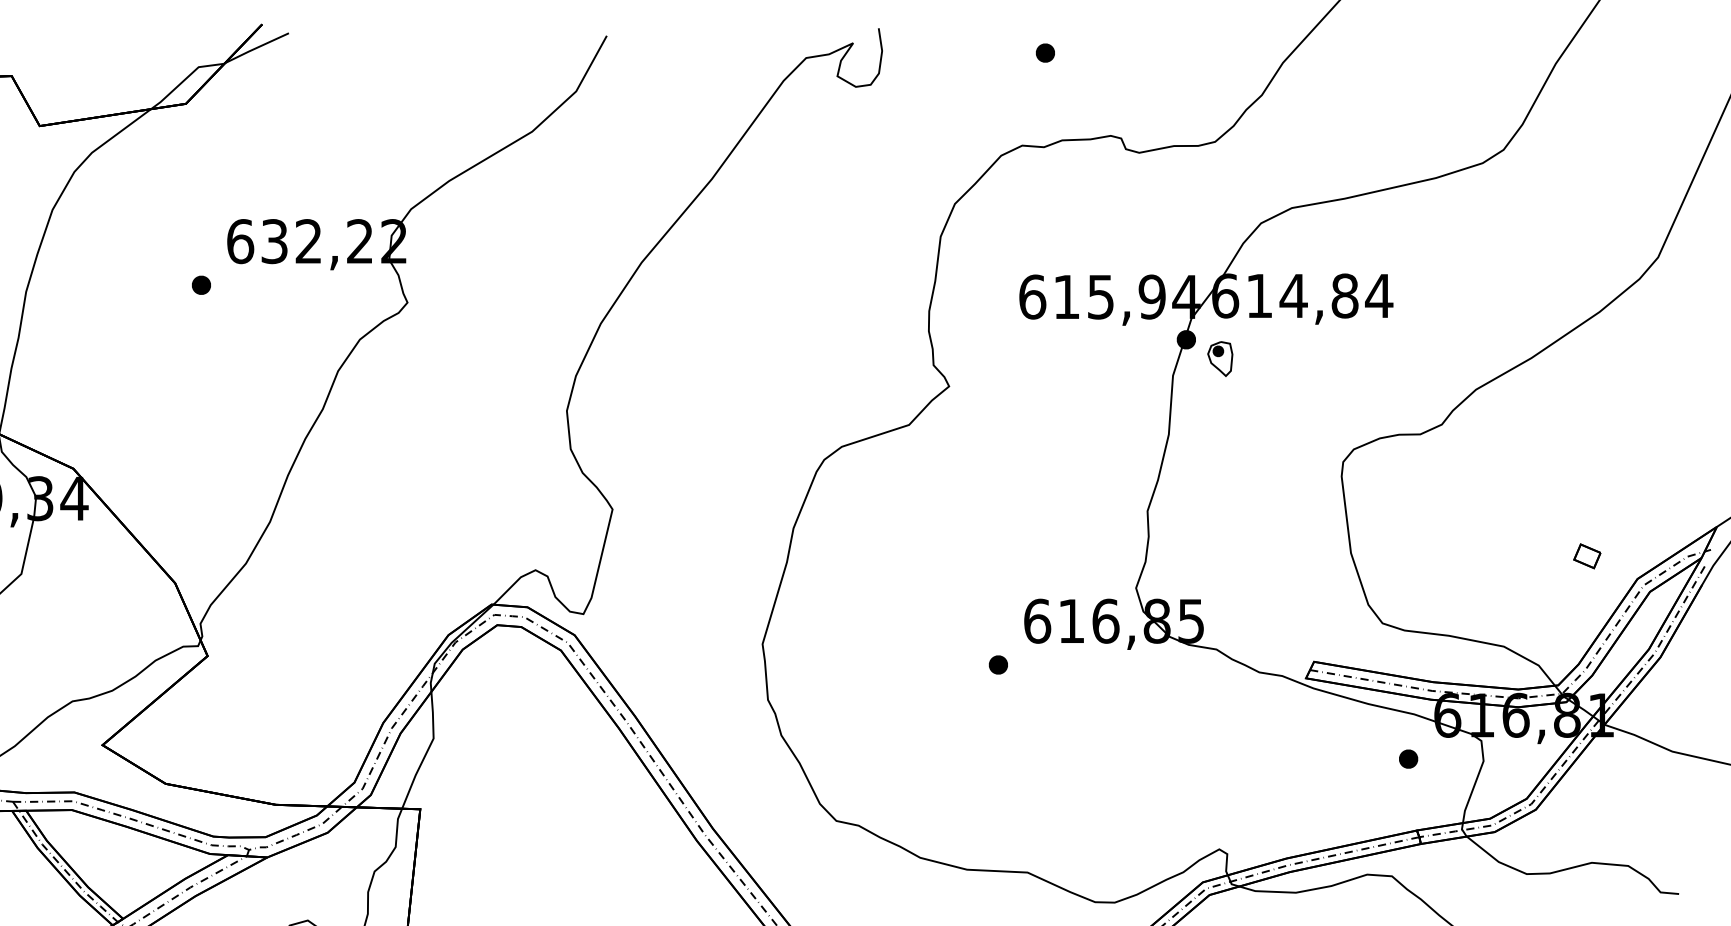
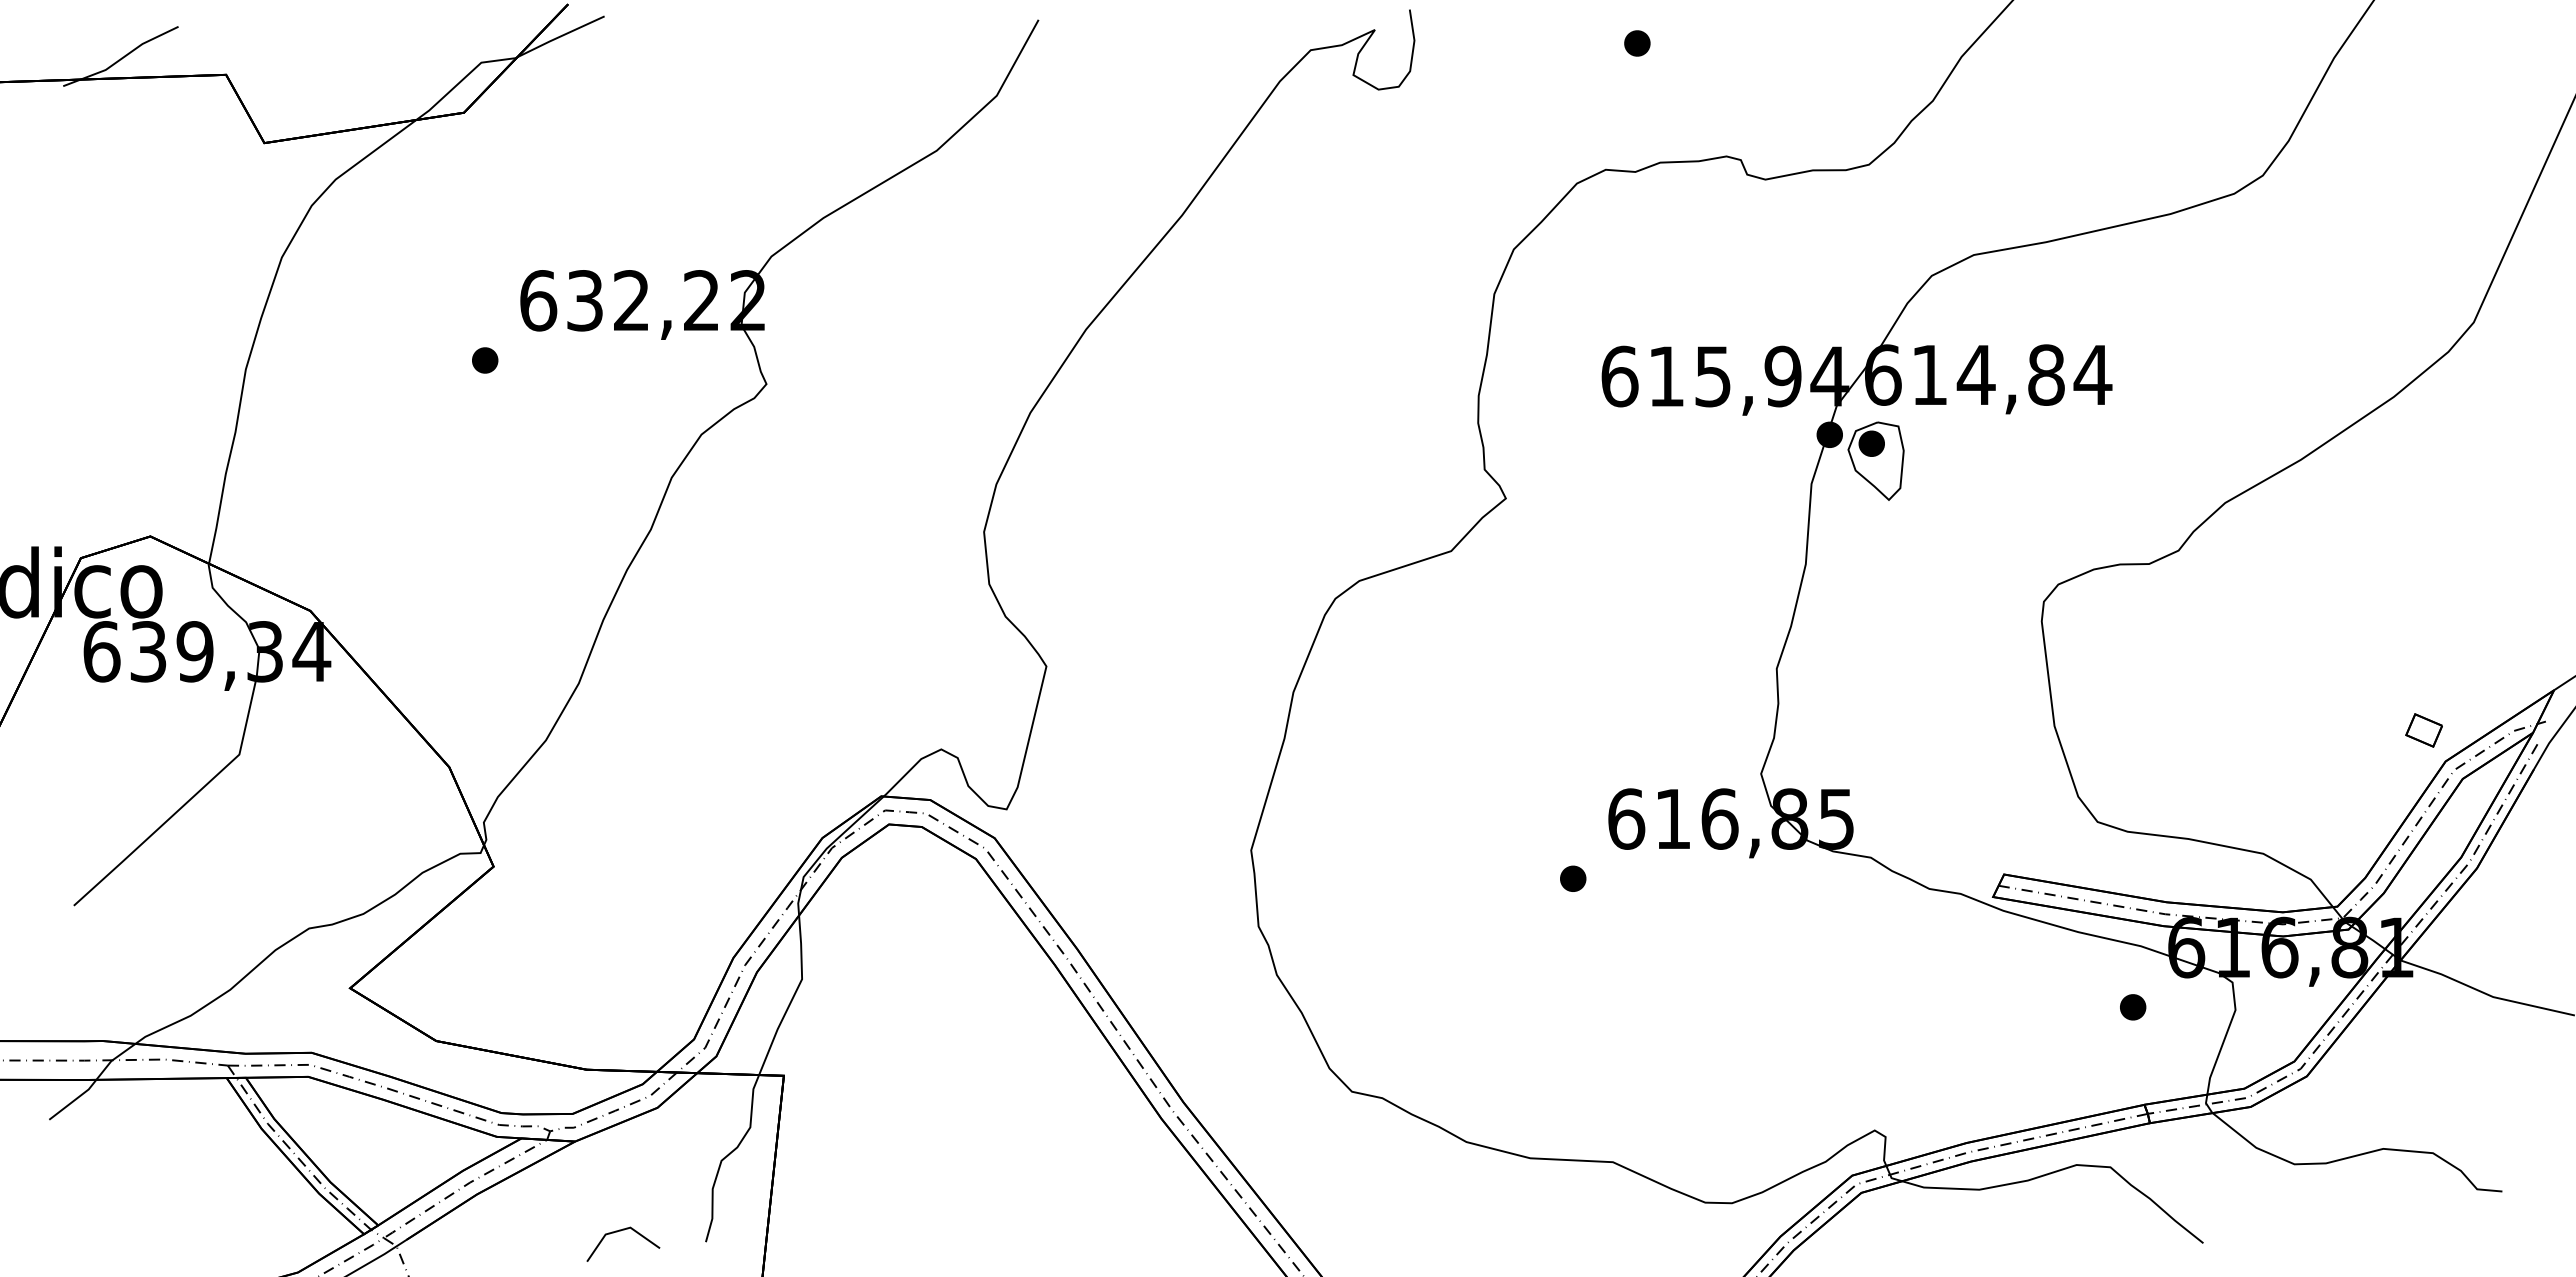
part: (1219, 358) -> (1875, 460), size x1.67
part: (1586, 556) -> (2423, 730), moved

